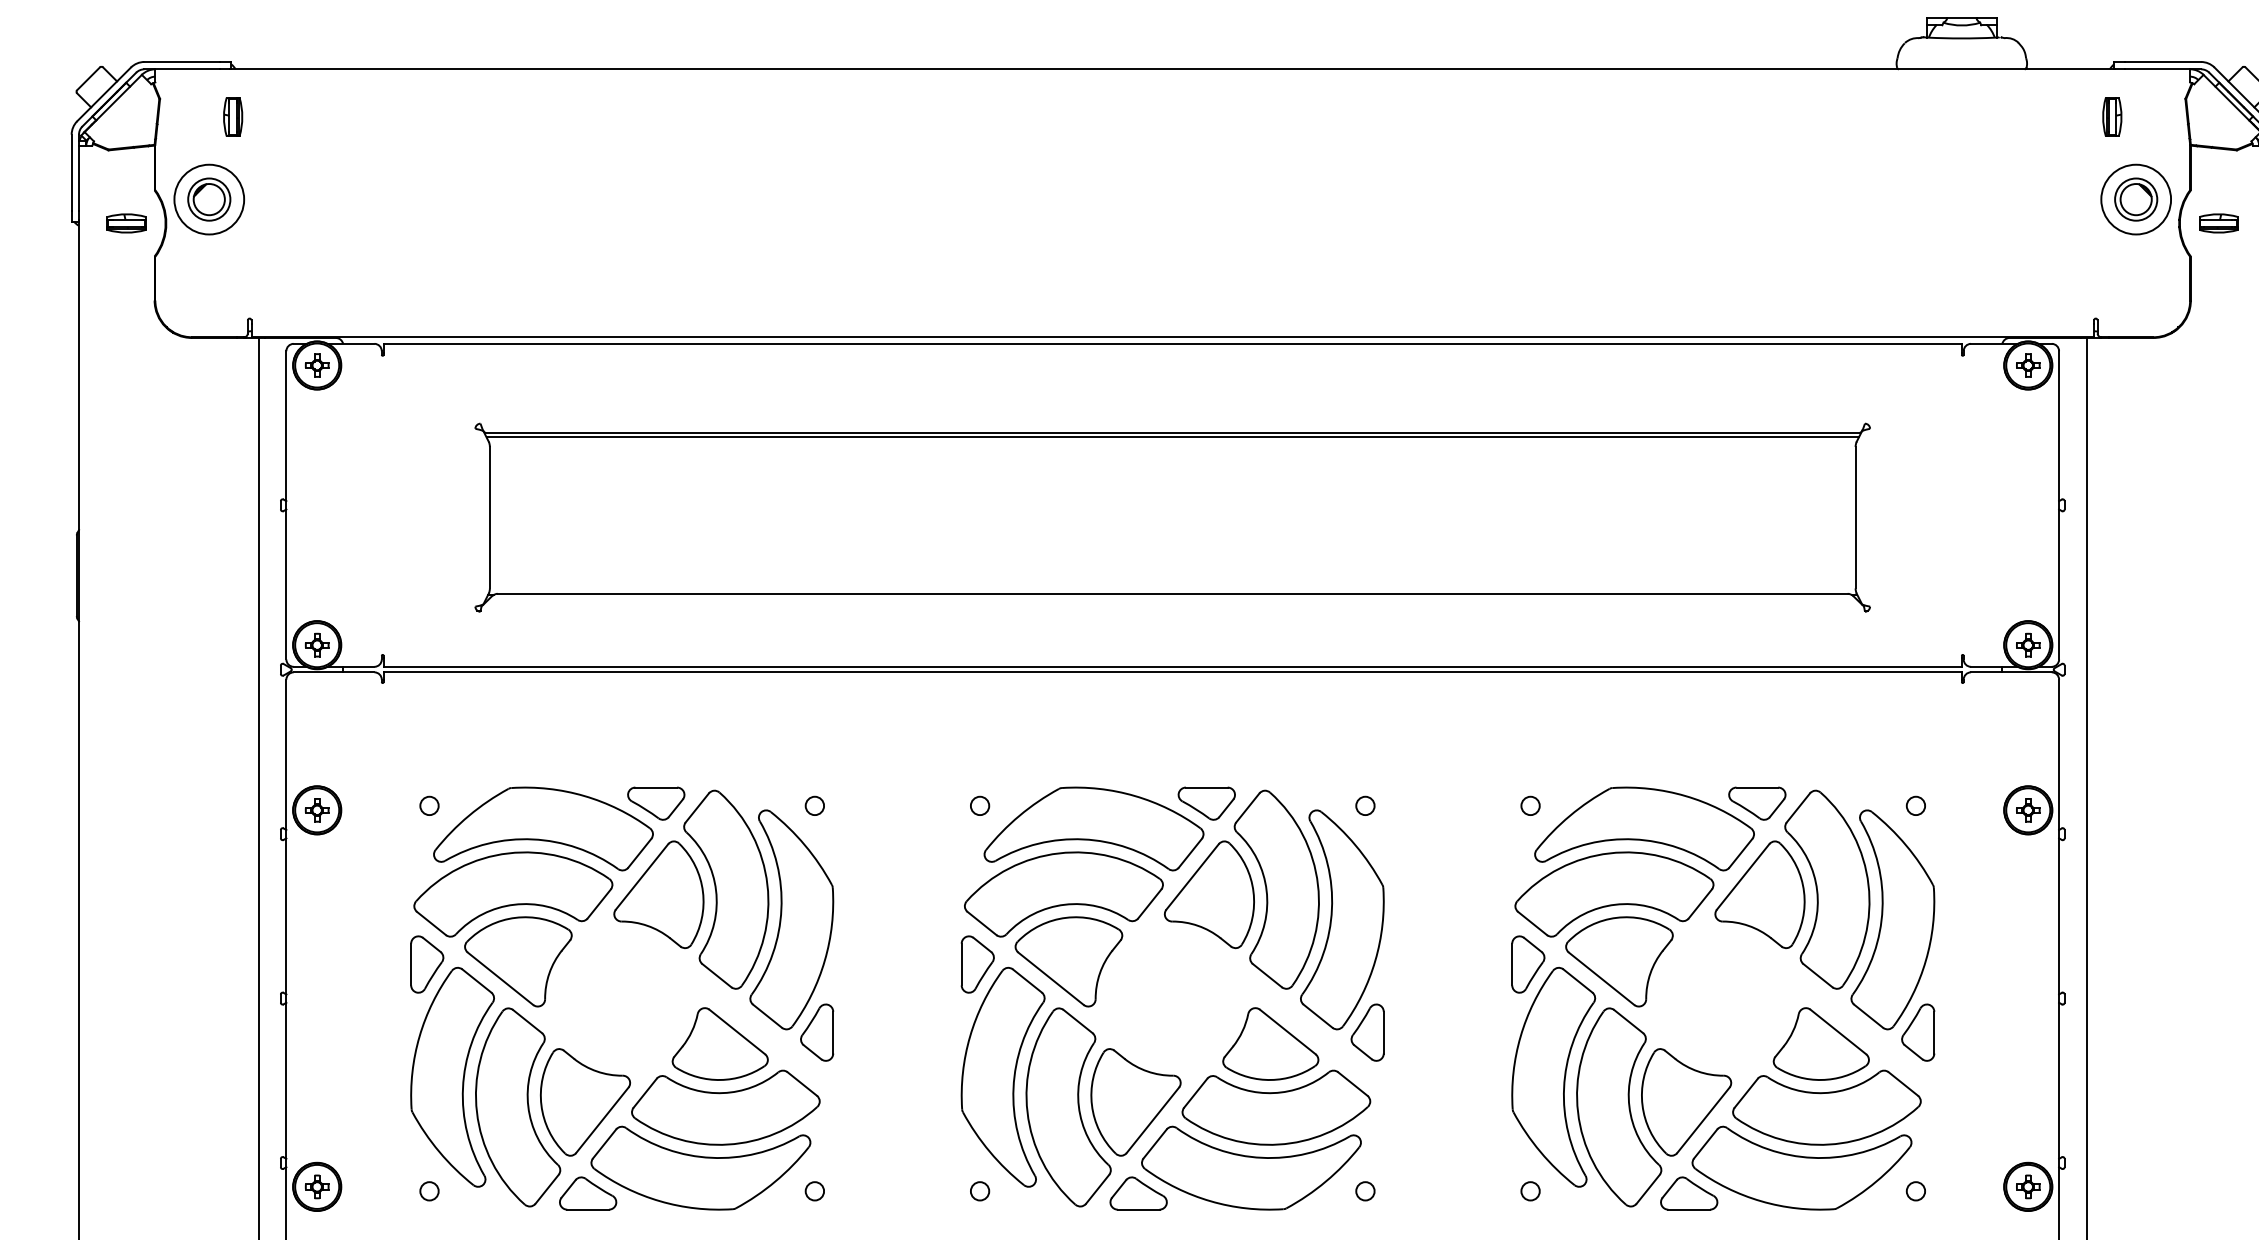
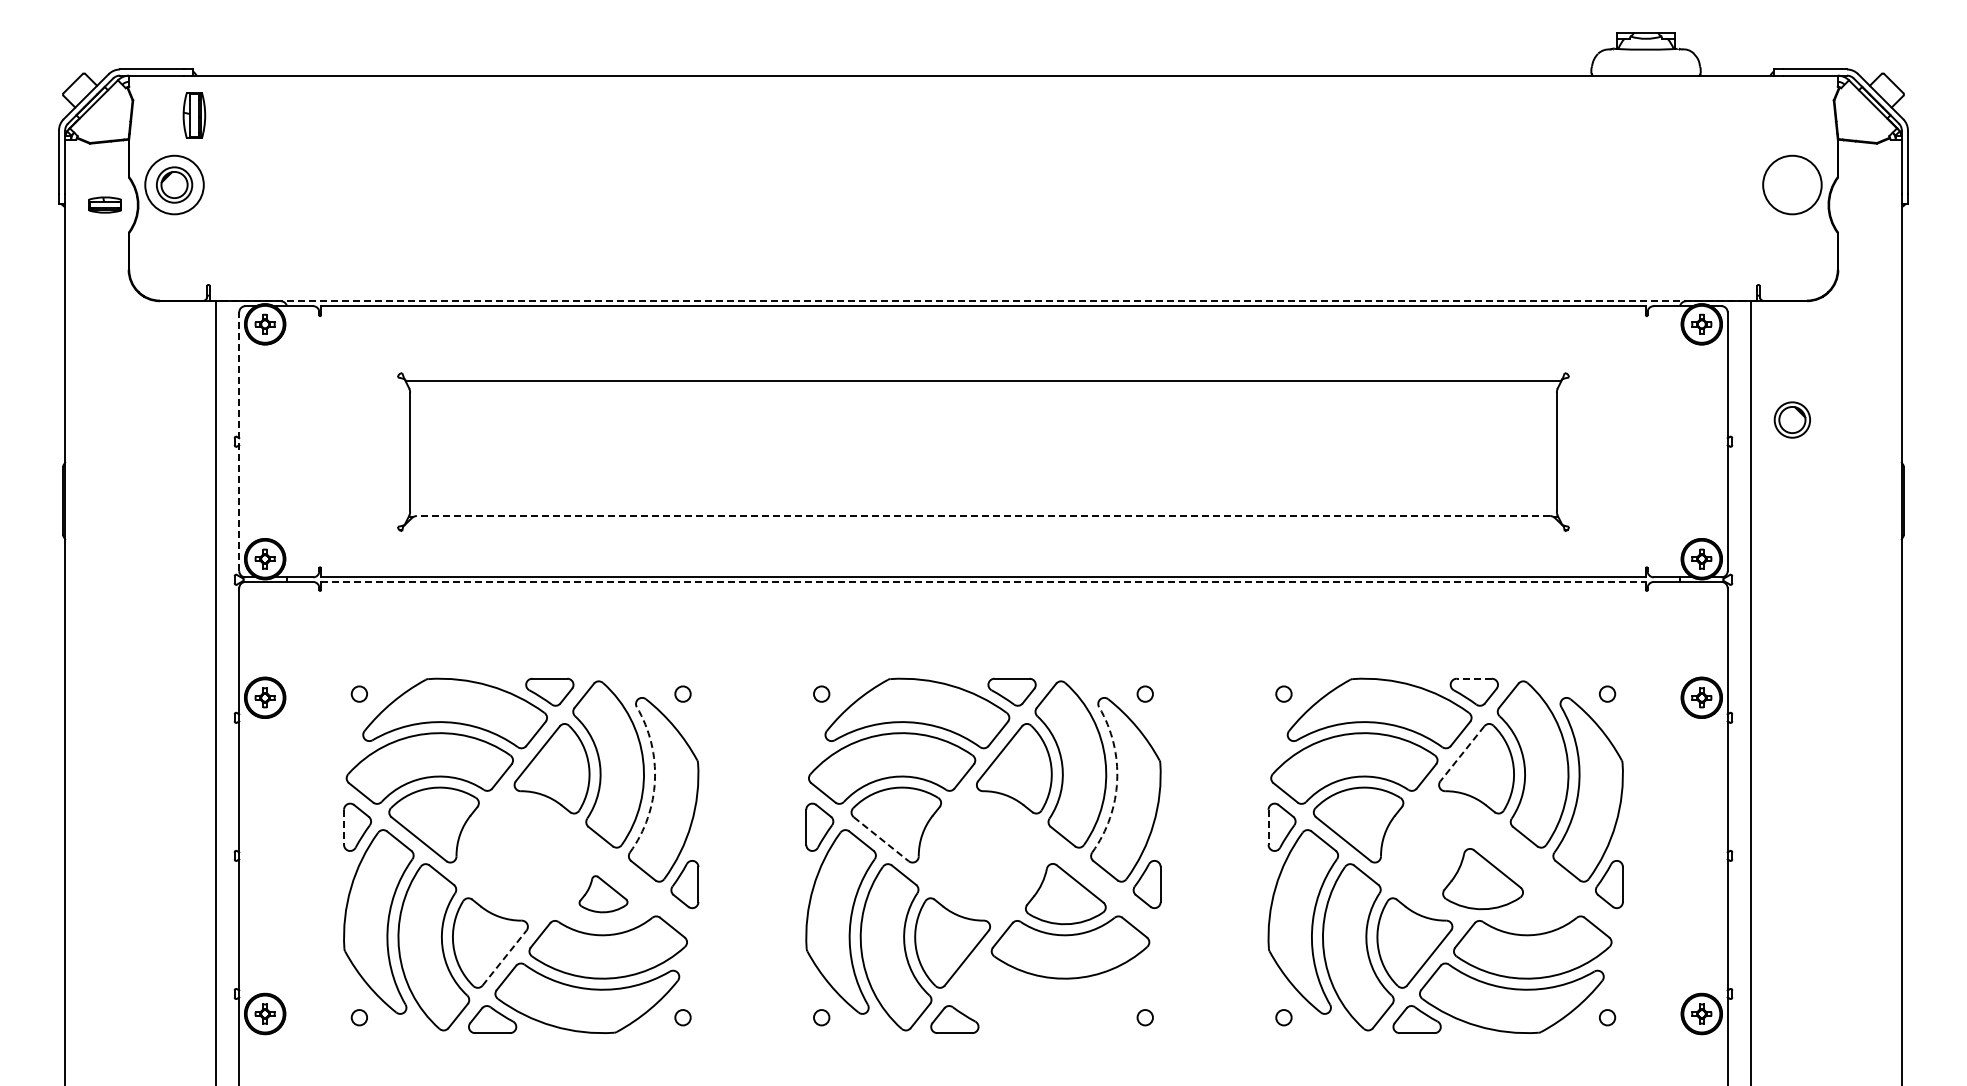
part: (233, 116) -> (194, 115), size x1.4
part: (2111, 116) -> (1771, 115), removed
part: (2135, 198) -> (1791, 419), moved
part: (2218, 222) -> (1861, 204), removed
line: (1171, 337) -> (982, 300), solid -> dashed
line: (1172, 437) -> (983, 384), removed
line: (286, 505) -> (239, 441), solid -> dashed
line: (1172, 594) -> (983, 516), solid -> dashed
line: (1172, 671) -> (983, 581), solid -> dashed
line: (1757, 787) -> (1474, 678), solid -> dashed
line: (1743, 877) -> (1462, 754), solid -> dashed
arc: (780, 908) -> (654, 780), solid -> dashed
arc: (1332, 908) -> (1117, 780), solid -> dashed
line: (411, 964) -> (344, 827), solid -> dashed
line: (1512, 964) -> (1268, 827), solid -> dashed
line: (1051, 979) -> (881, 839), solid -> dashed
part: (720, 1044) -> (603, 894), size x0.6
part: (1820, 1044) -> (1482, 879), moved
line: (602, 1119) -> (504, 957), solid -> dashed
part: (1251, 1167) -> (1049, 997), removed

